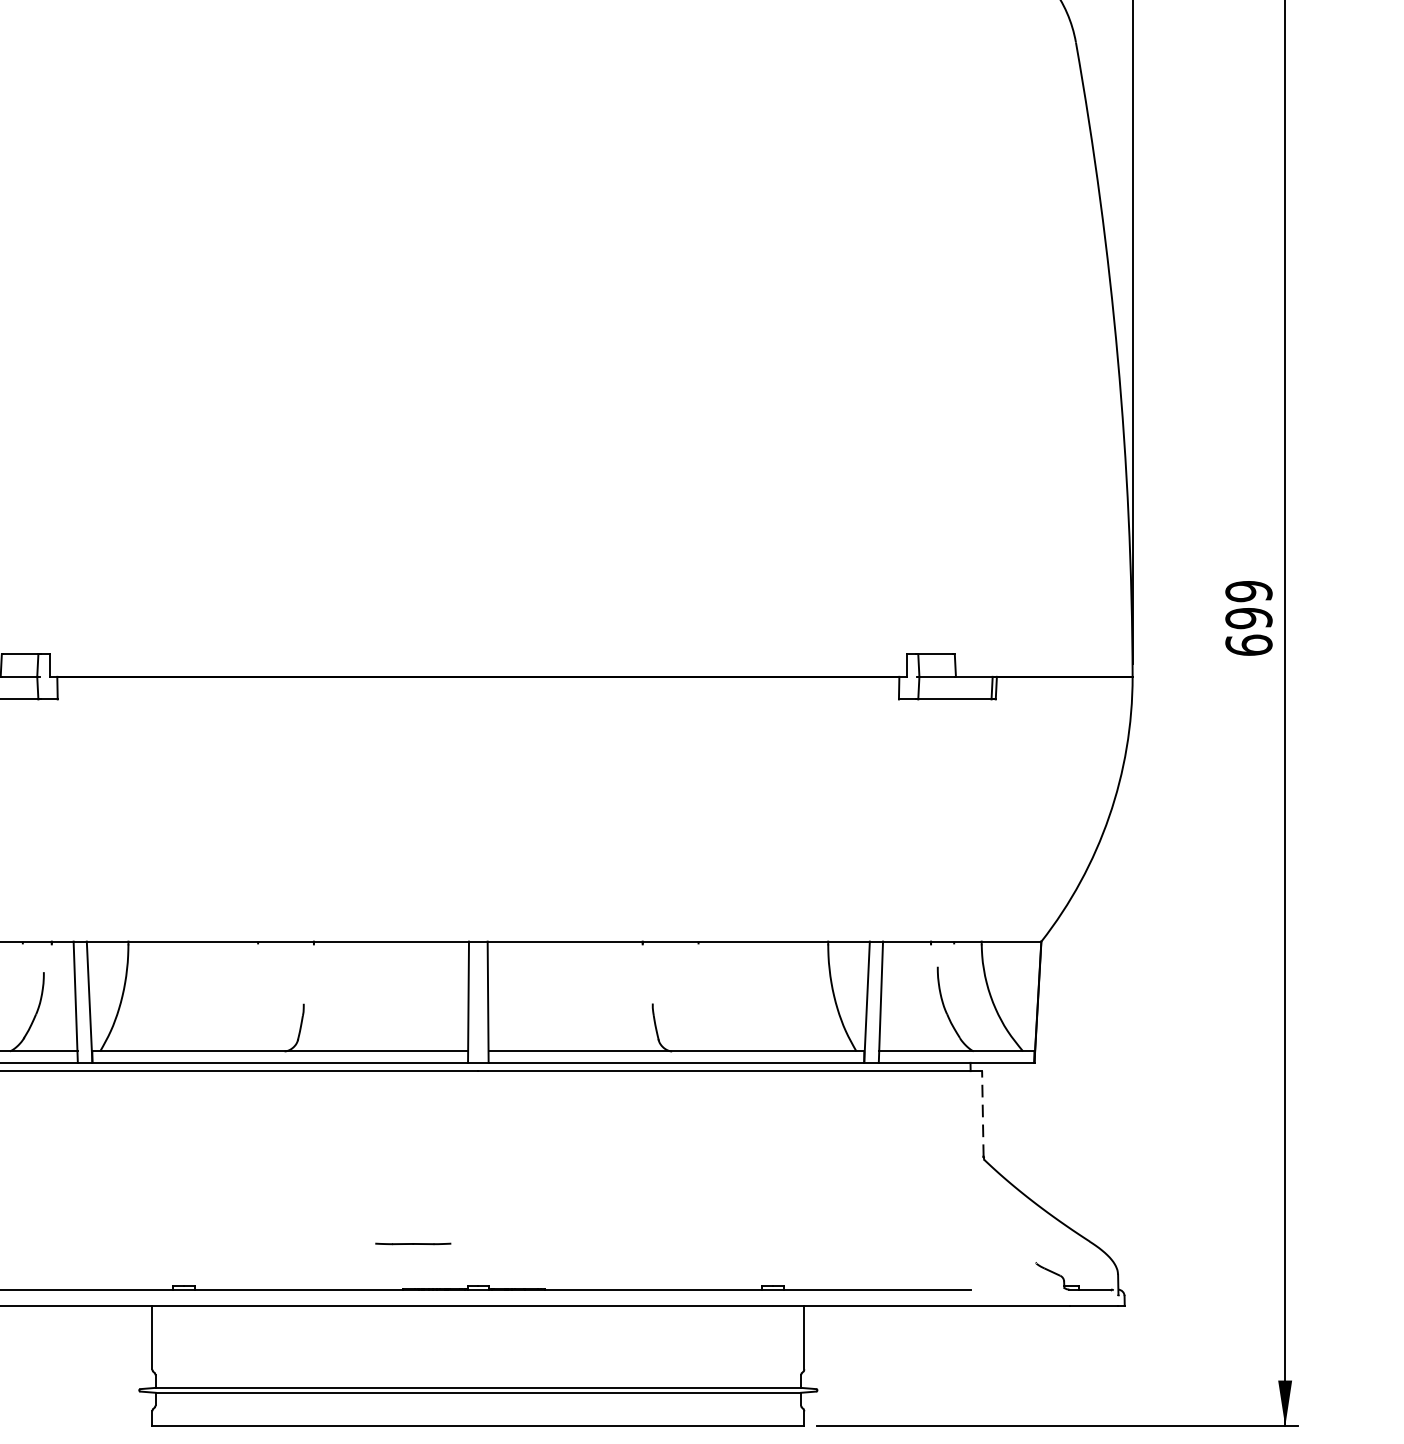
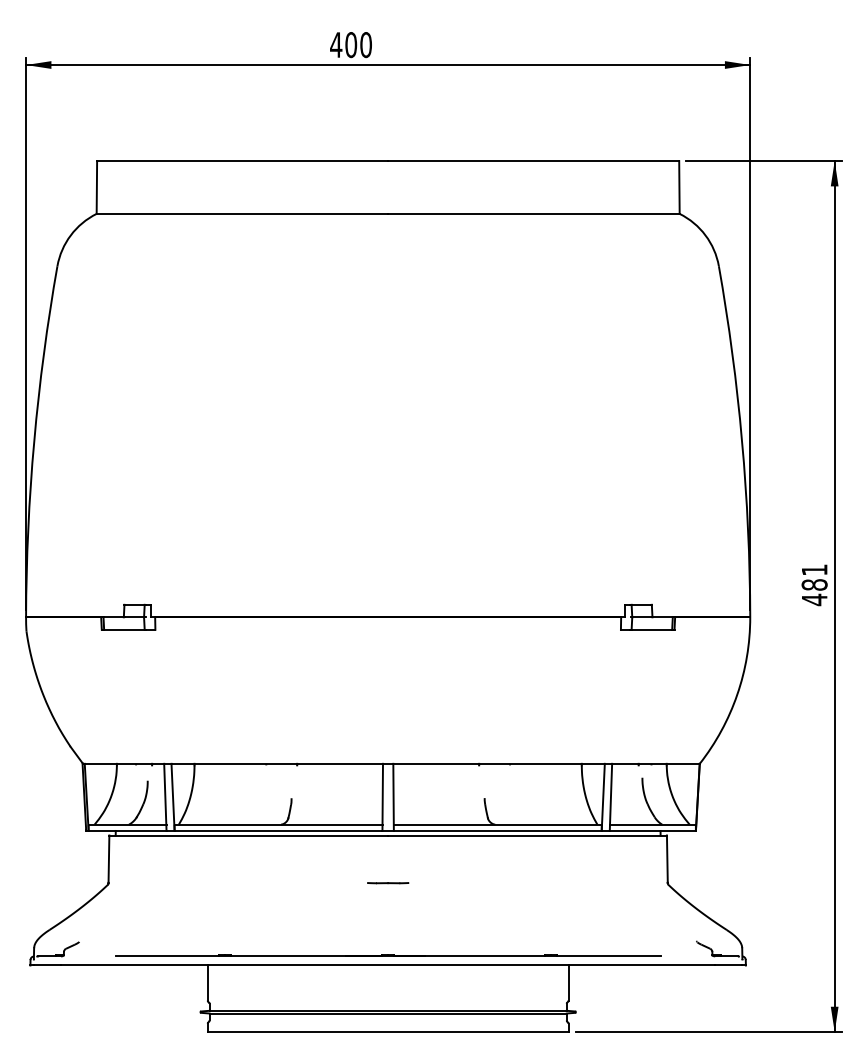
text: (1248, 619) -> (814, 585), 699 -> 481
line: (983, 1114) -> (667, 859), dashed -> solid
line: (413, 1244) -> (388, 883), moved

